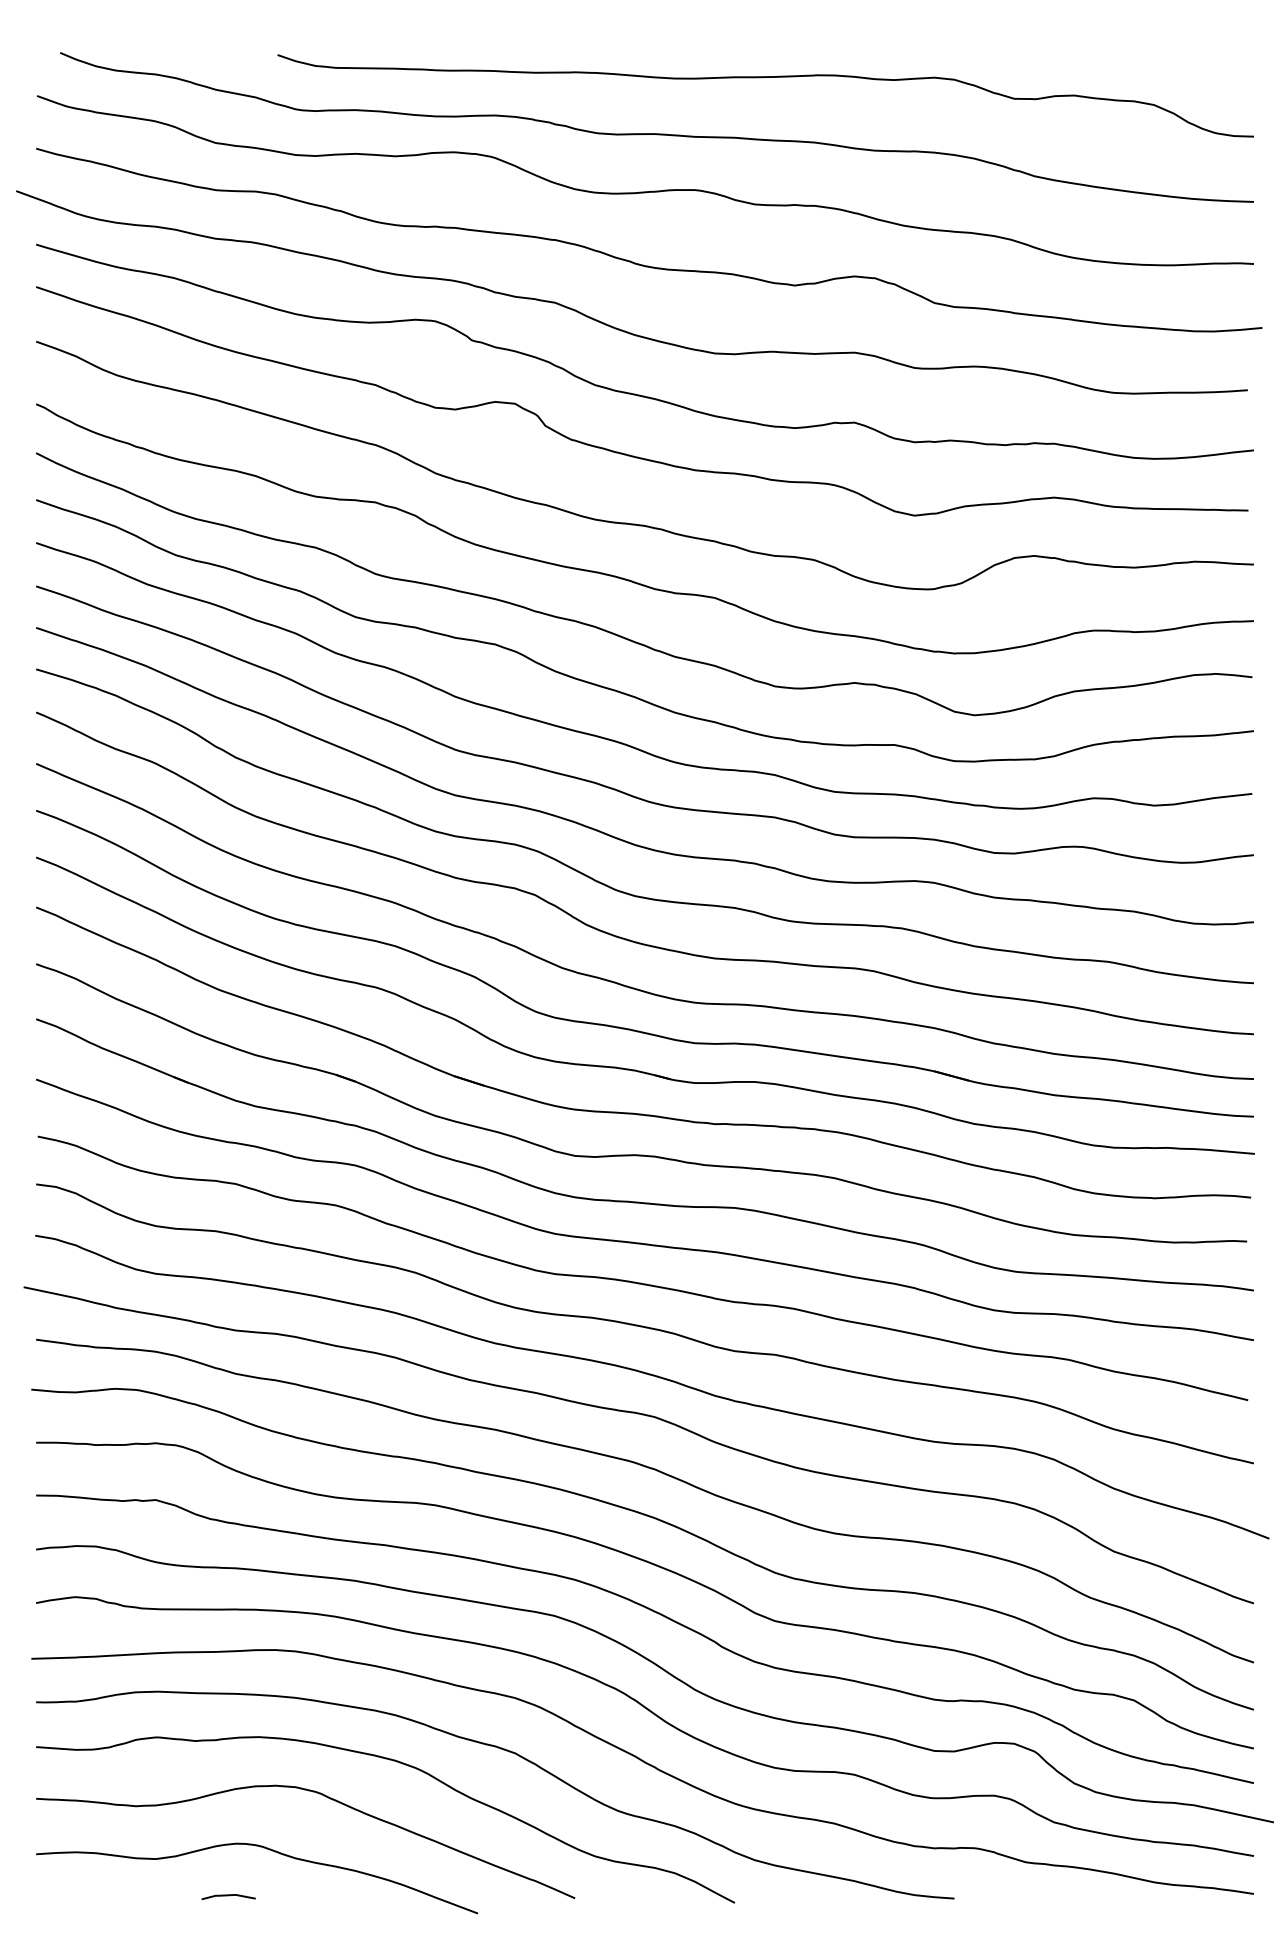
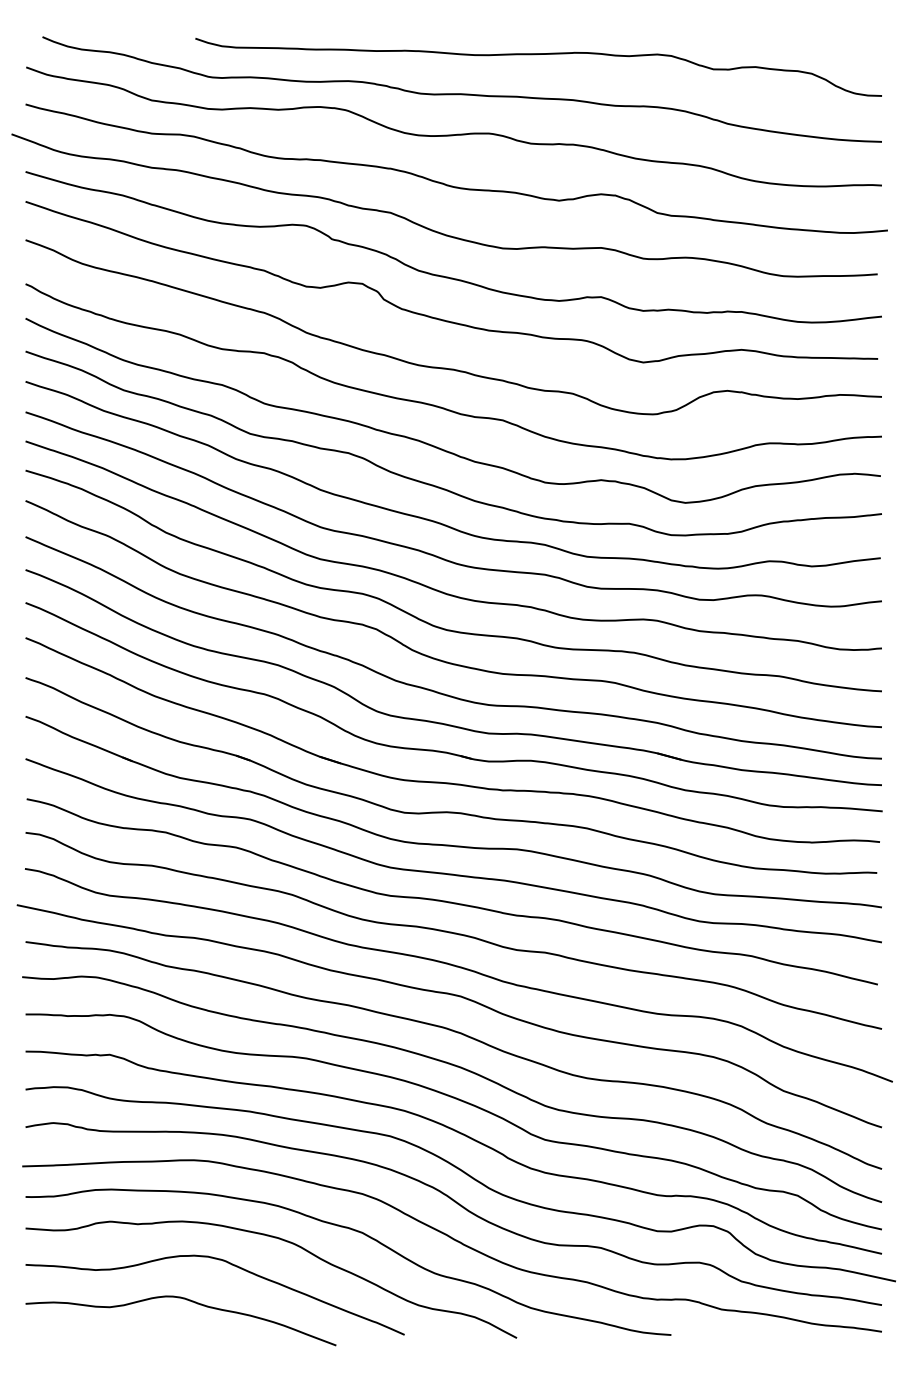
line: (227, 1896) -> (160, 1333), removed

